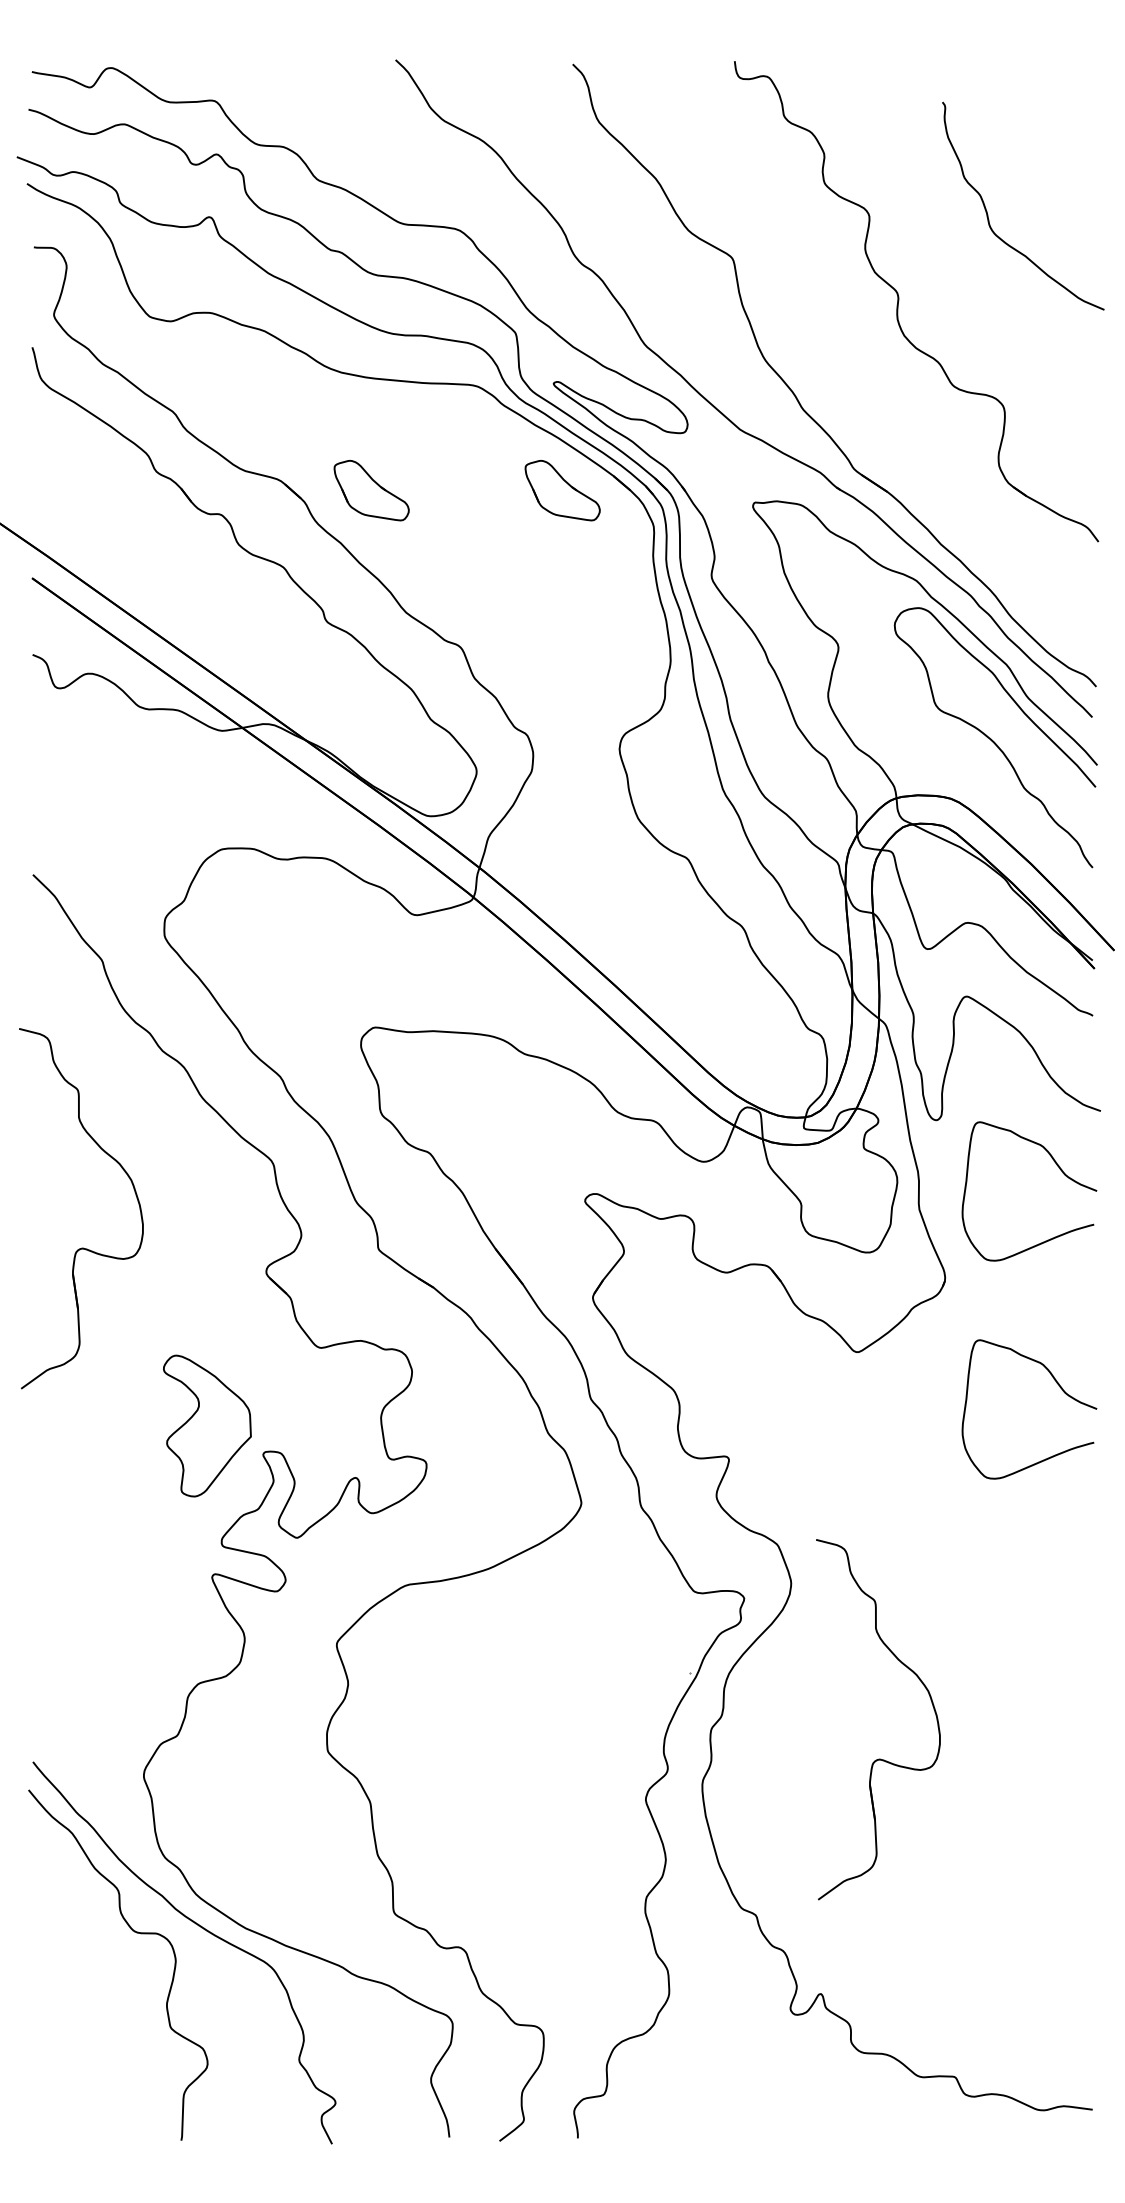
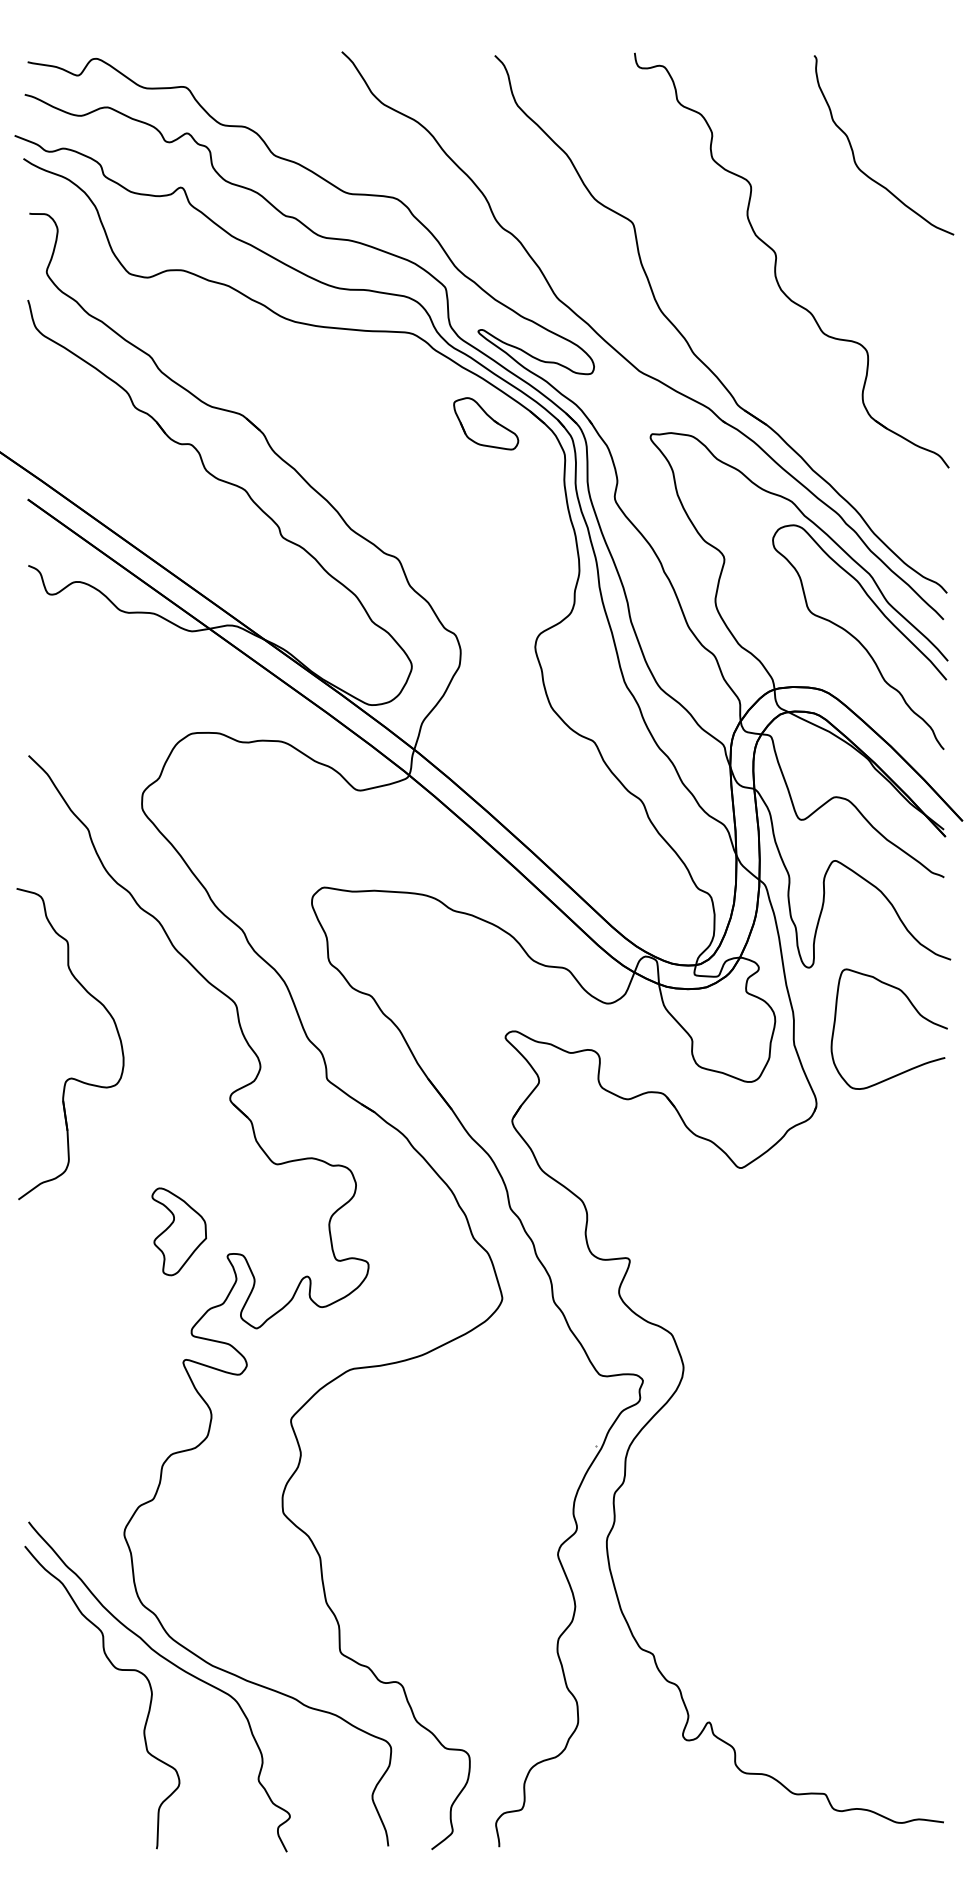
curve: (988, 214) -> (853, 152), moved
part: (371, 490) -> (321, 423), removed
curve: (1059, 1387) -> (915, 1198), removed
part: (207, 1425) -> (179, 1231), size x0.71
part: (878, 1758) -> (758, 1519), removed

